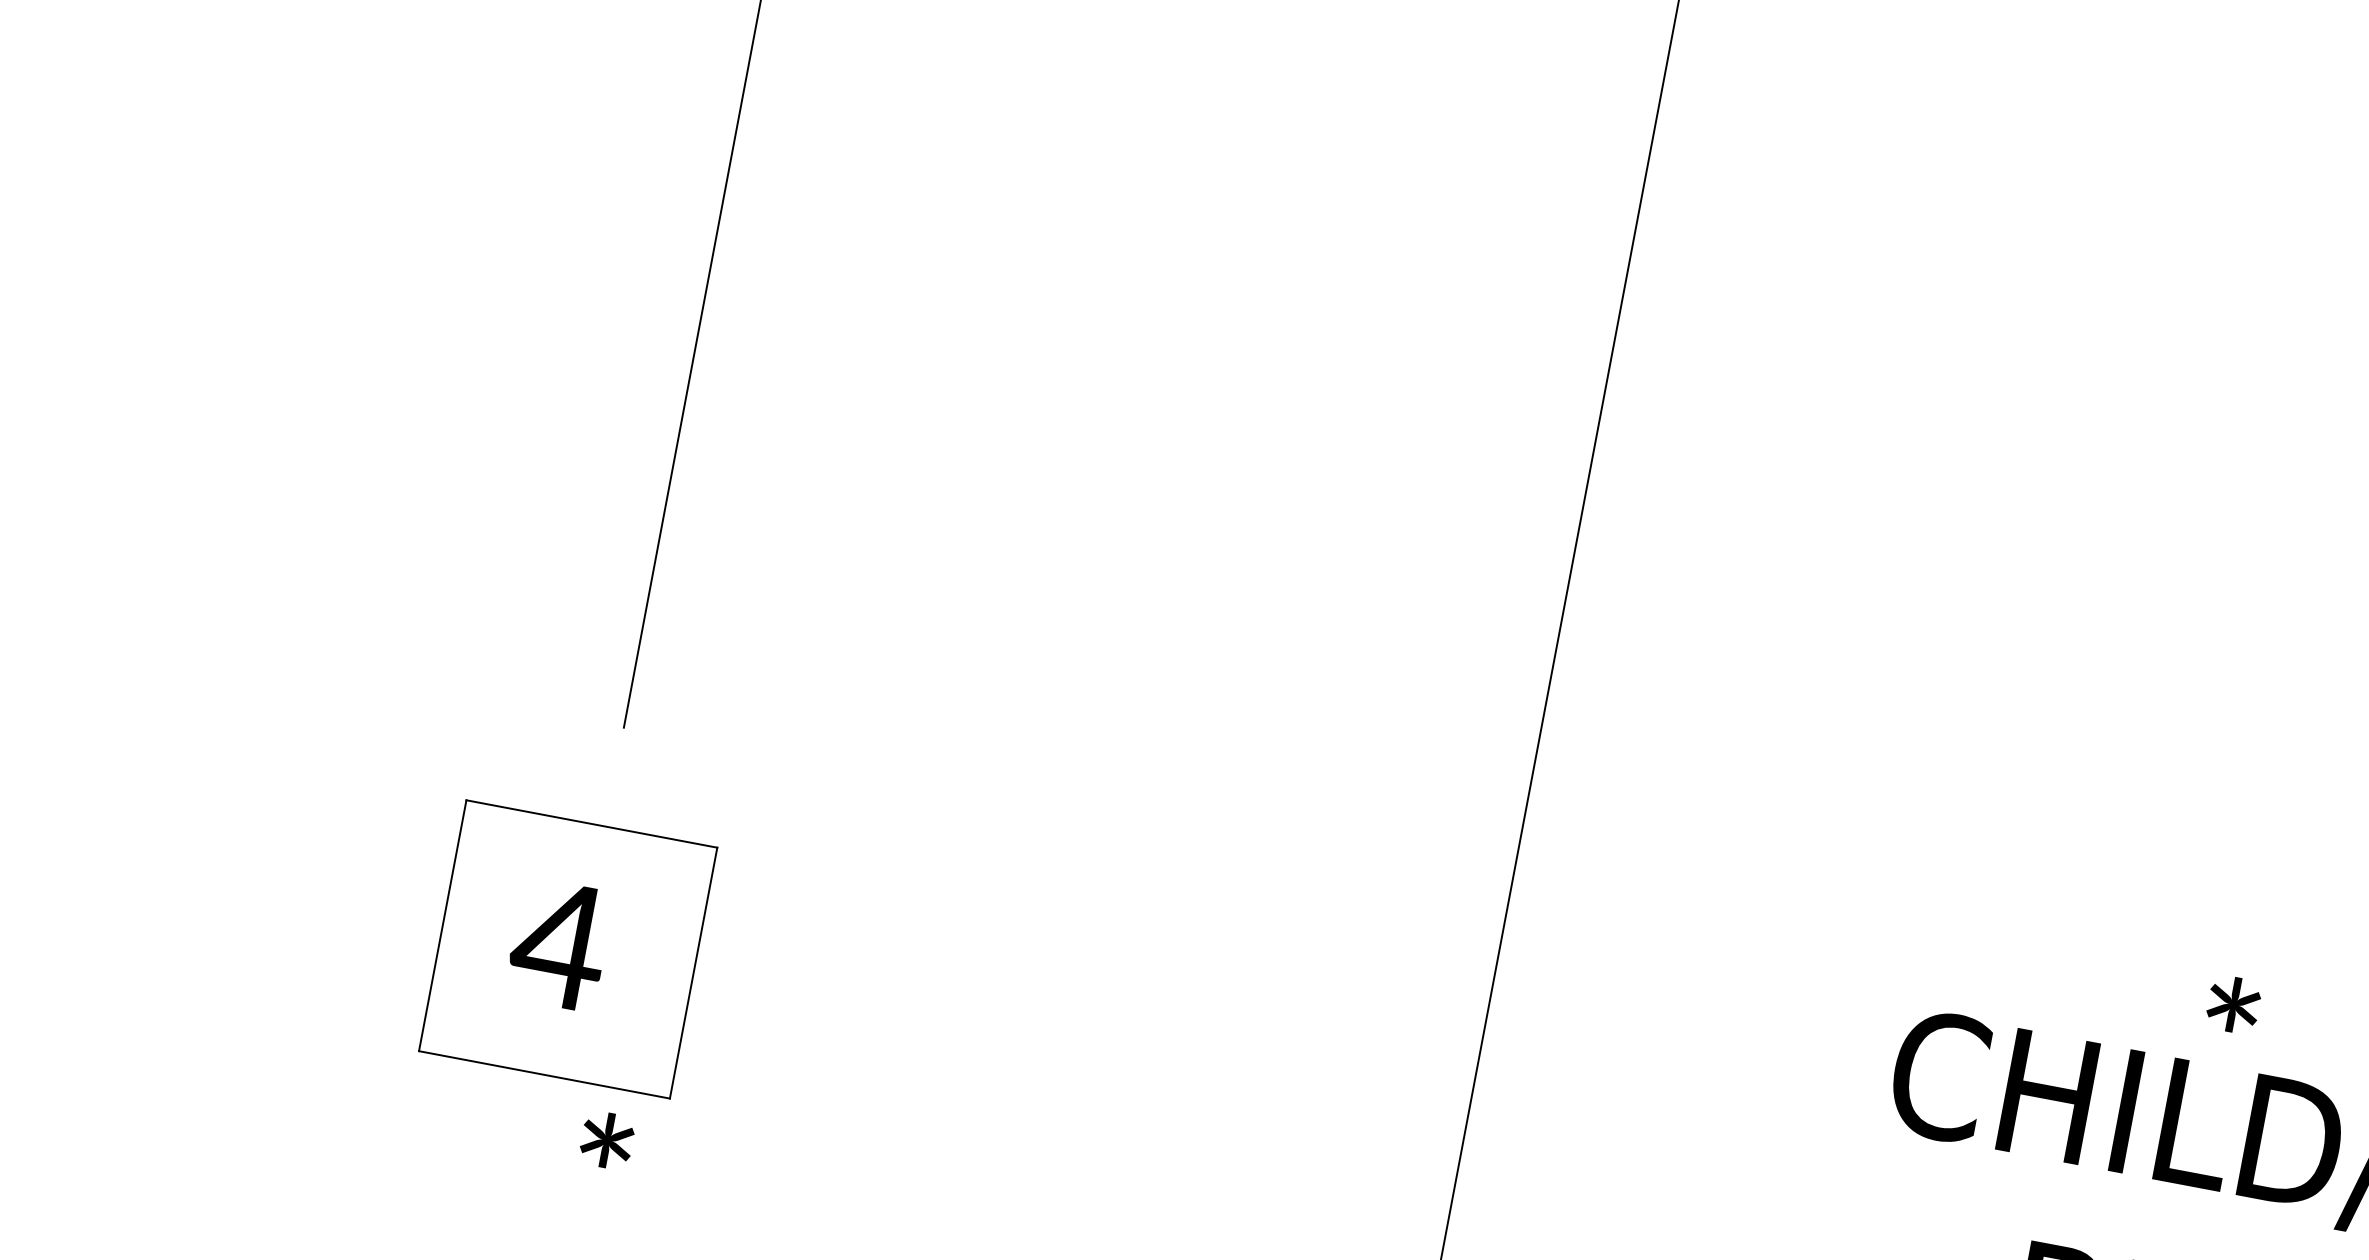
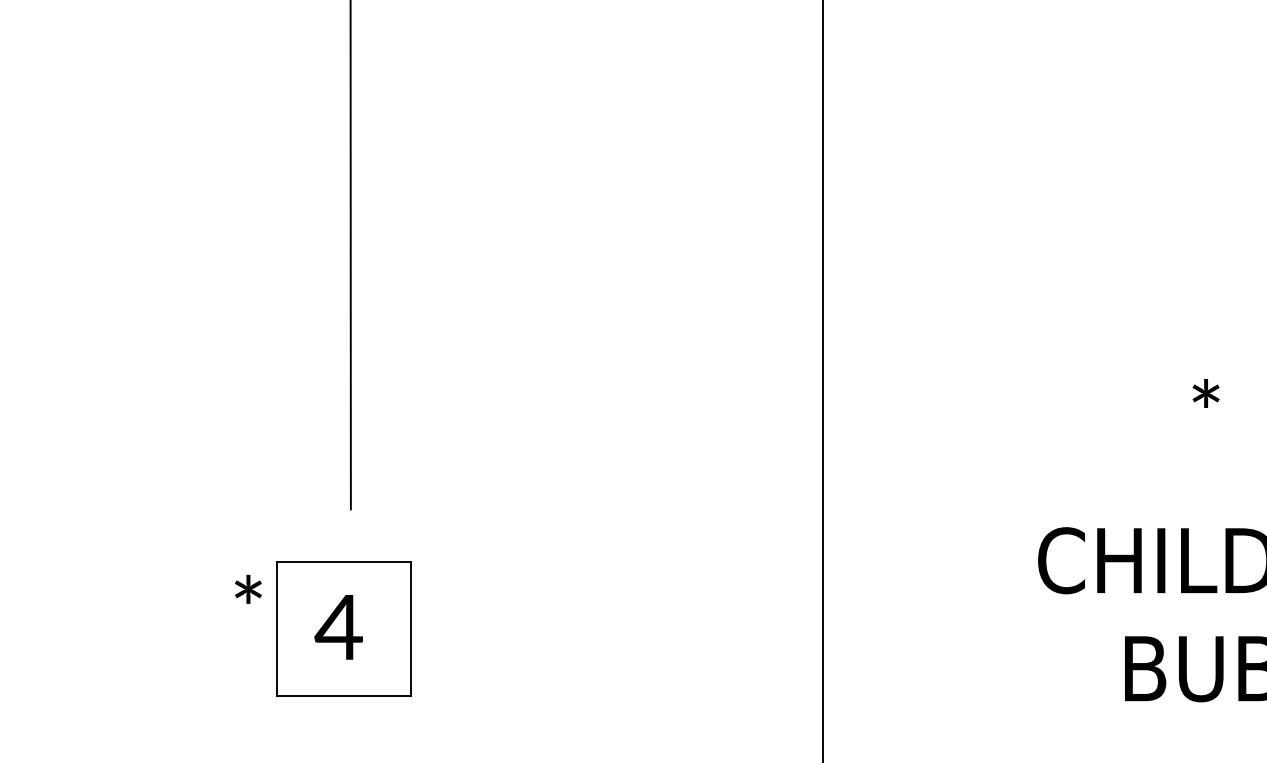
text: (2232, 1004) -> (1205, 393), moved
text: (607, 1138) -> (248, 588), moved

